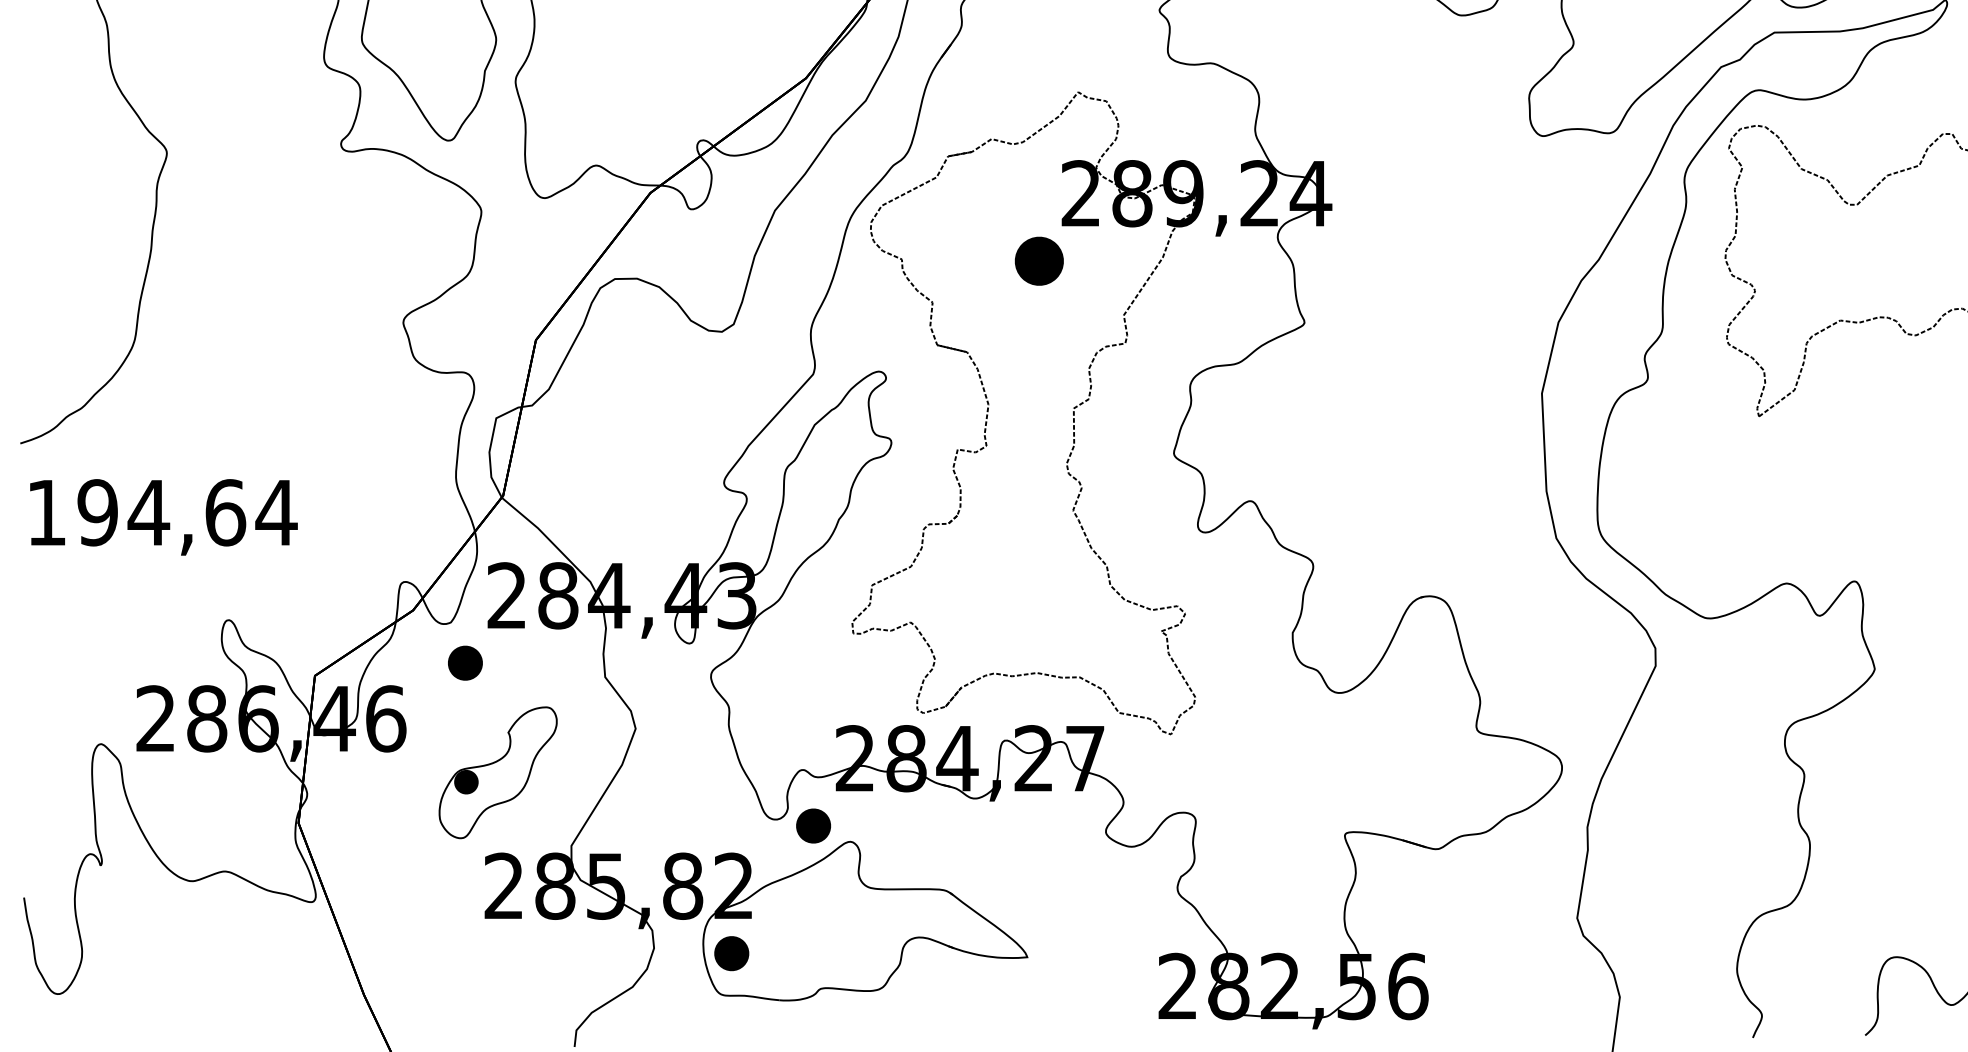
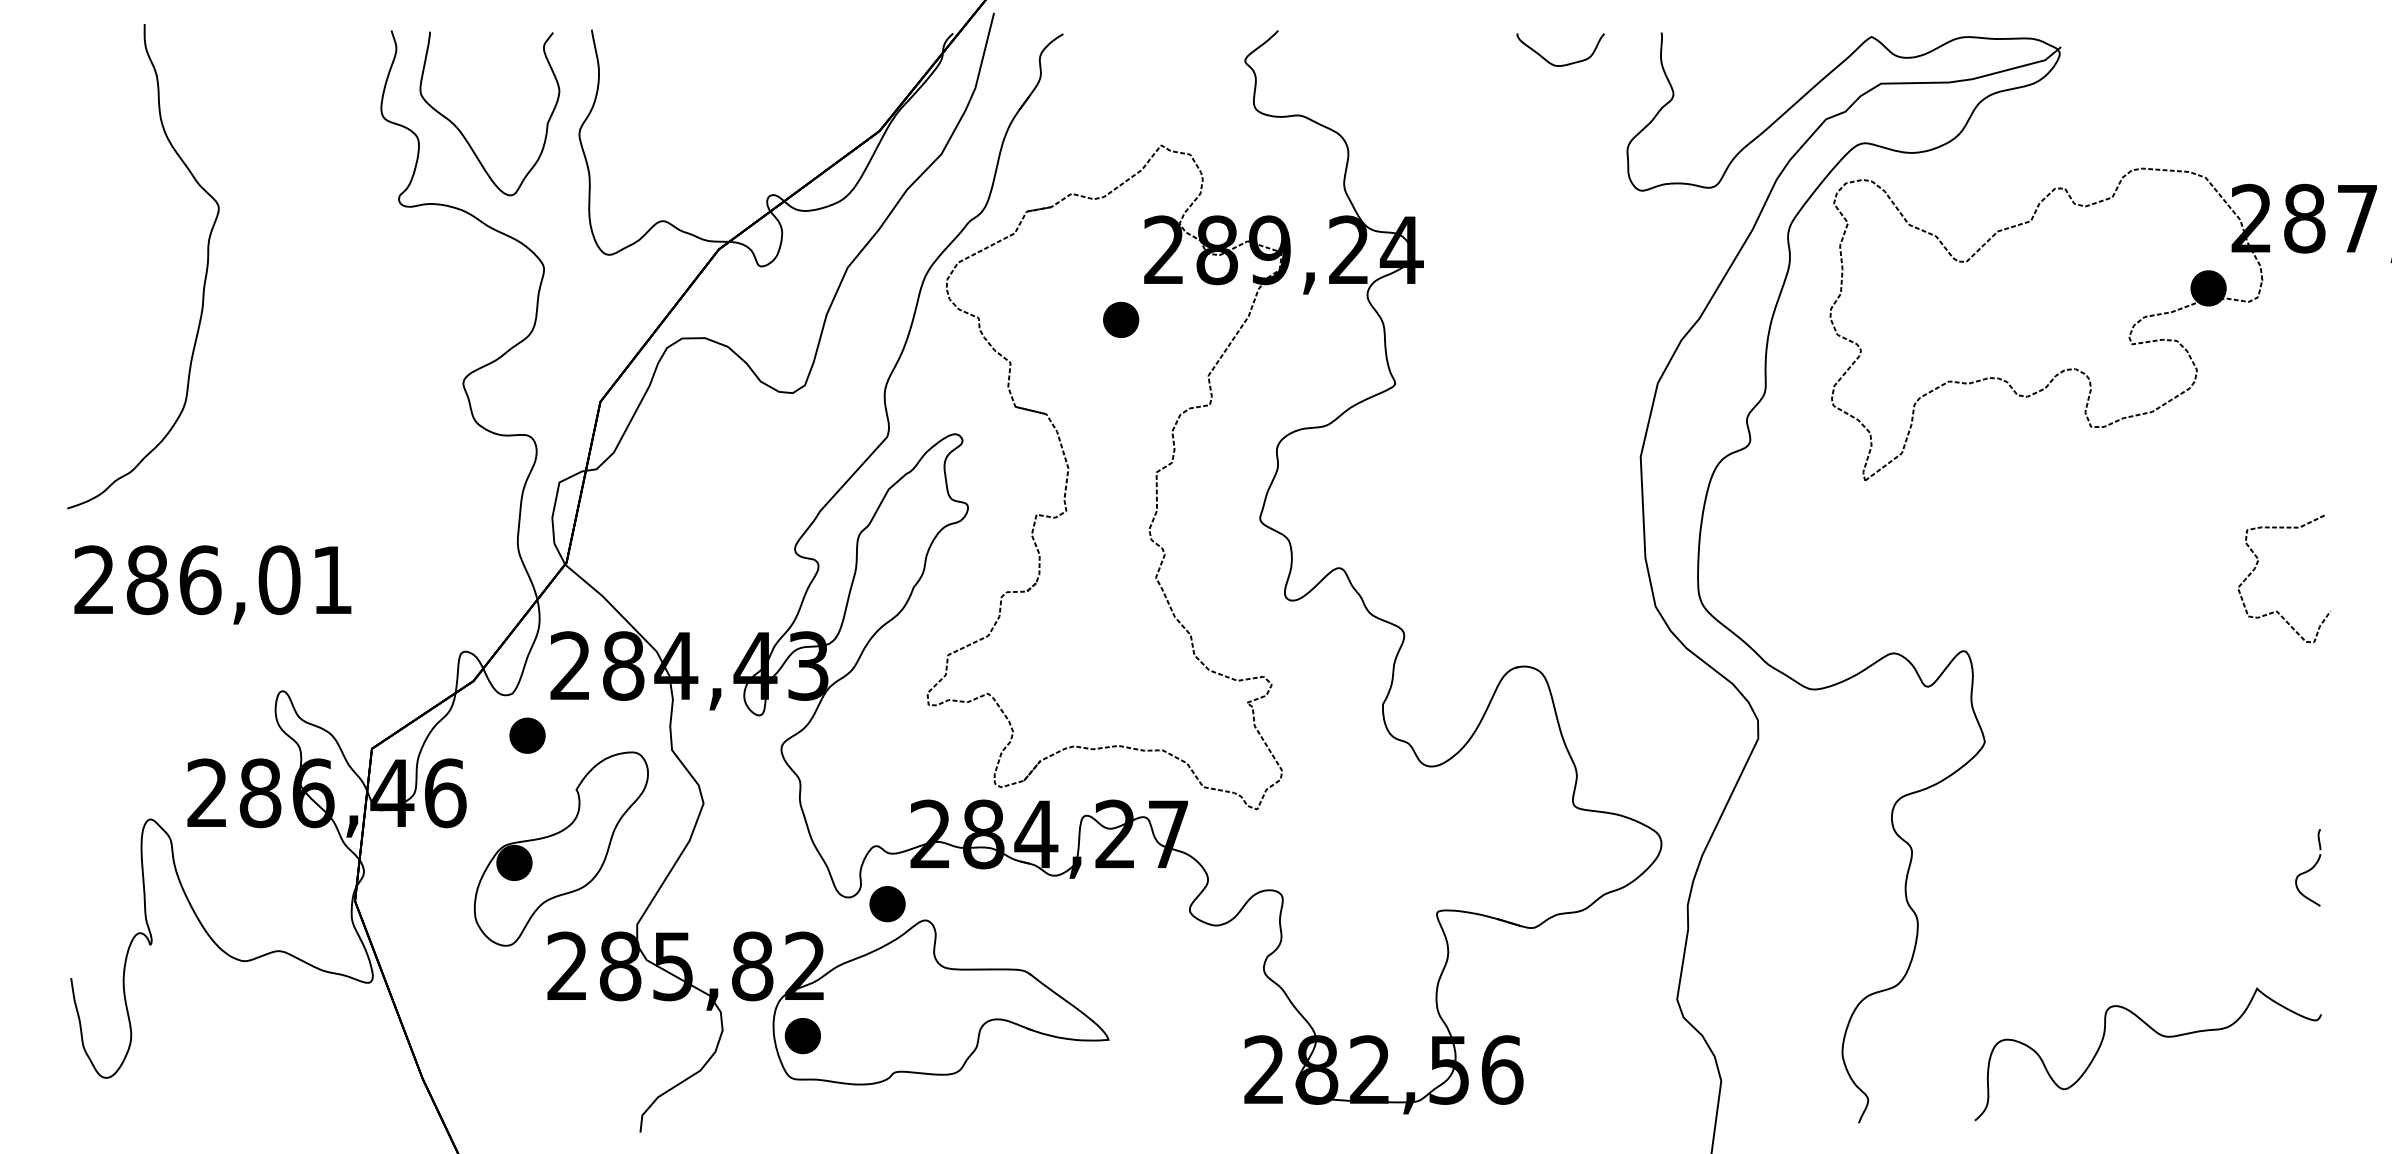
part: (1039, 260) -> (1121, 319), size x0.71
text: (162, 513) -> (214, 580), 194,64 -> 286,01
part: (498, 772) -> (561, 848), size x1.43

